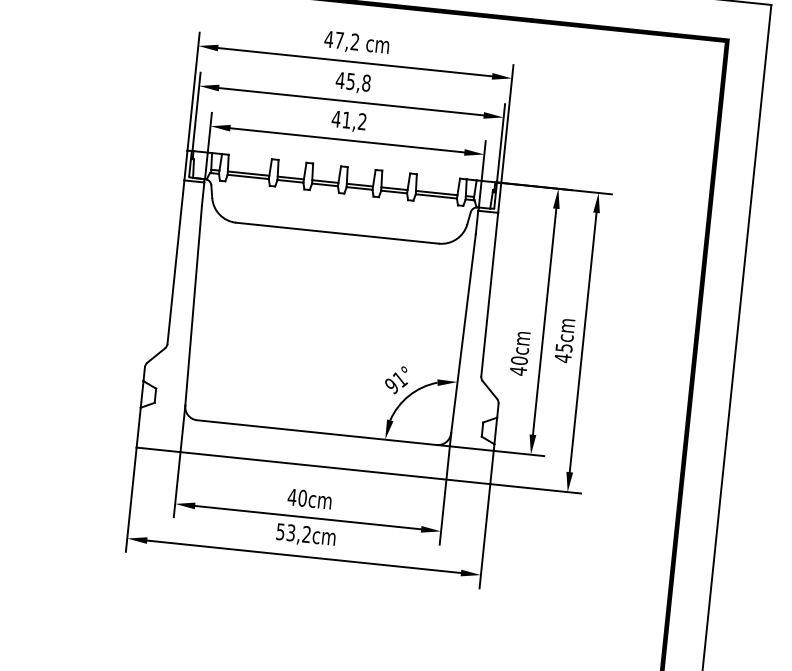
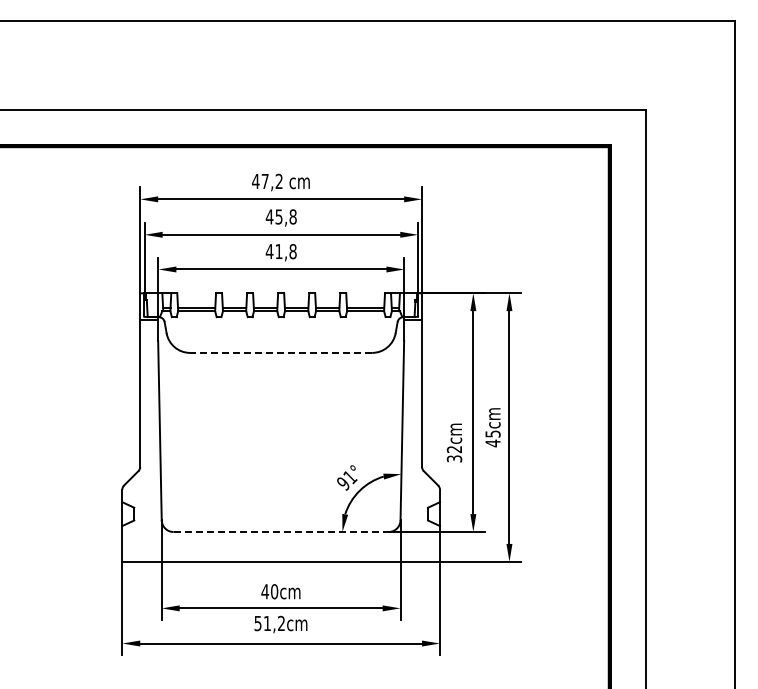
text: (361, 121) -> (292, 251), 41,2 -> 41,8
line: (336, 232) -> (280, 352), solid -> dashed
text: (518, 365) -> (454, 453), 40cm -> 32cm
line: (317, 433) -> (281, 532), solid -> dashed
text: (291, 532) -> (267, 623), 53,2cm -> 51,2cm

